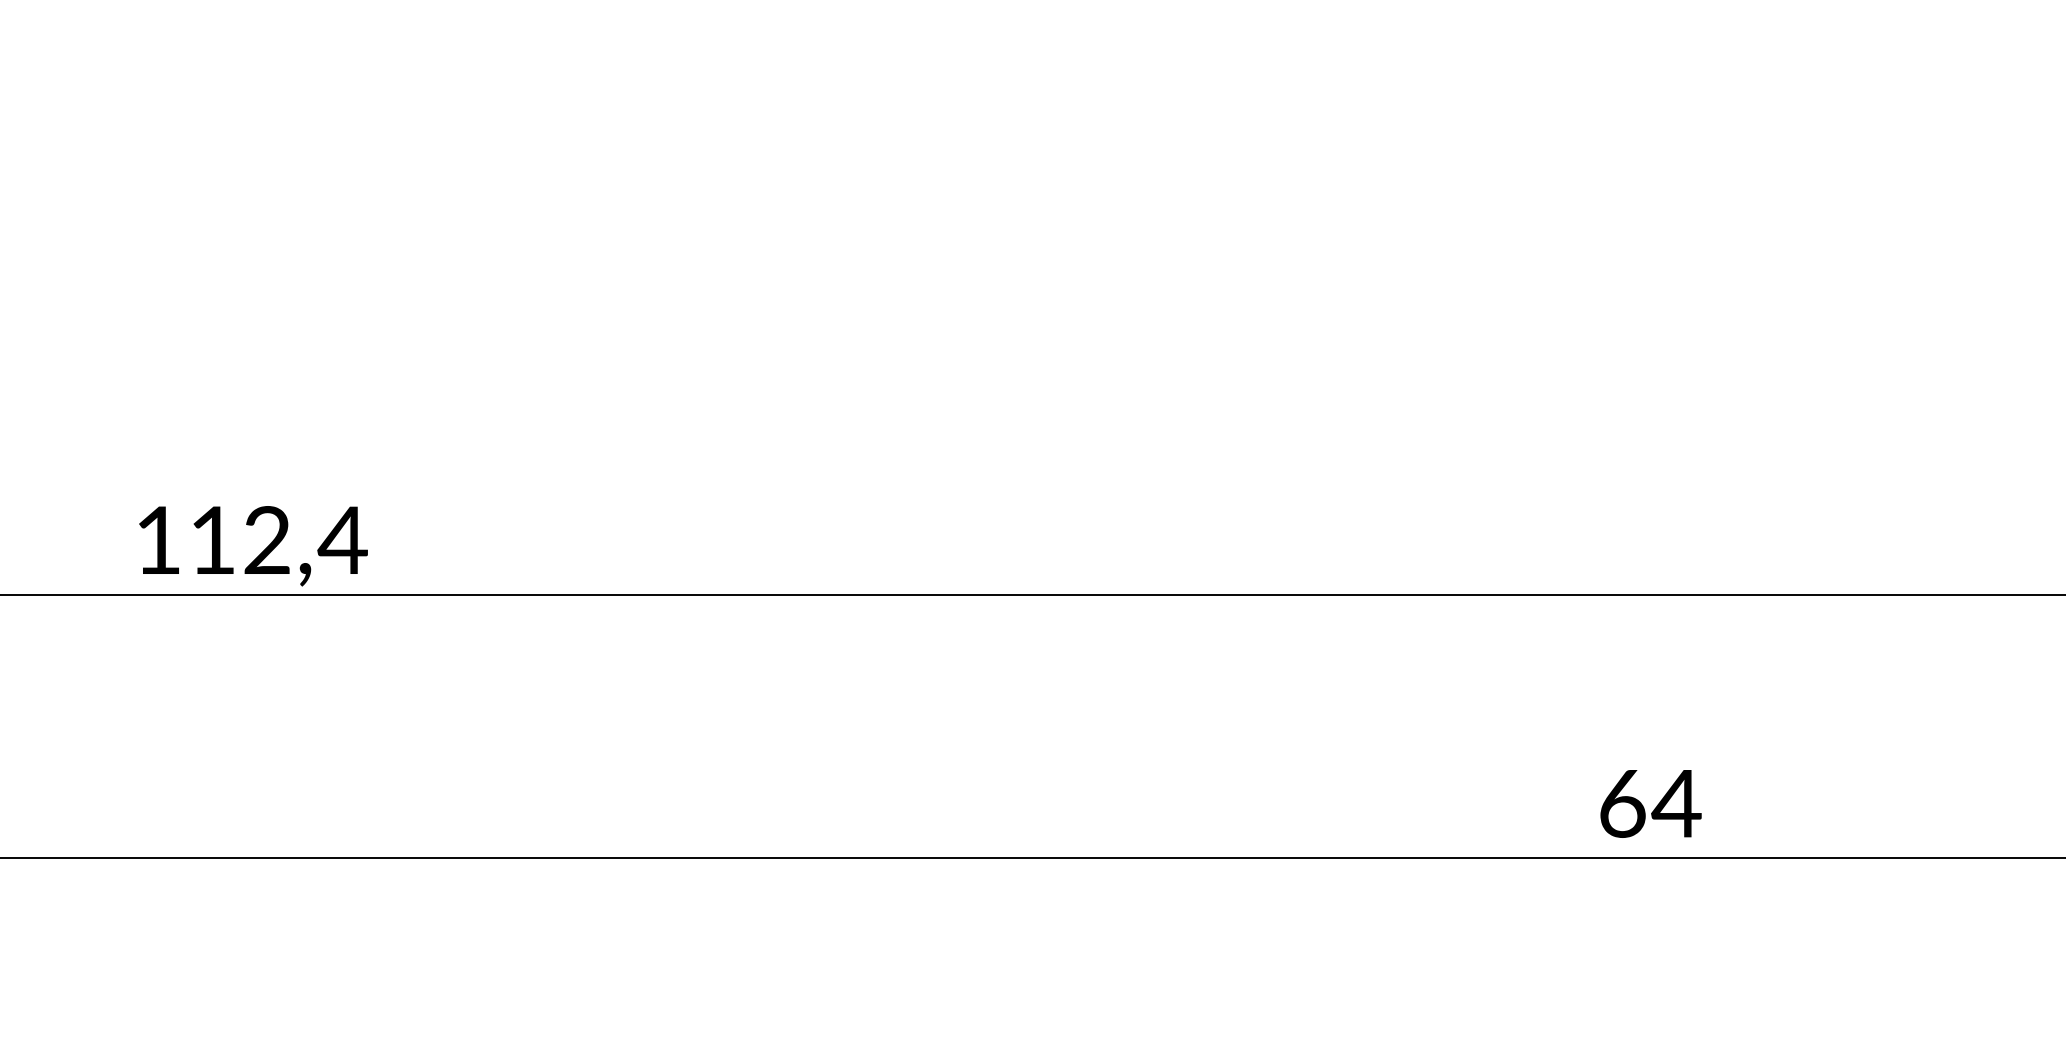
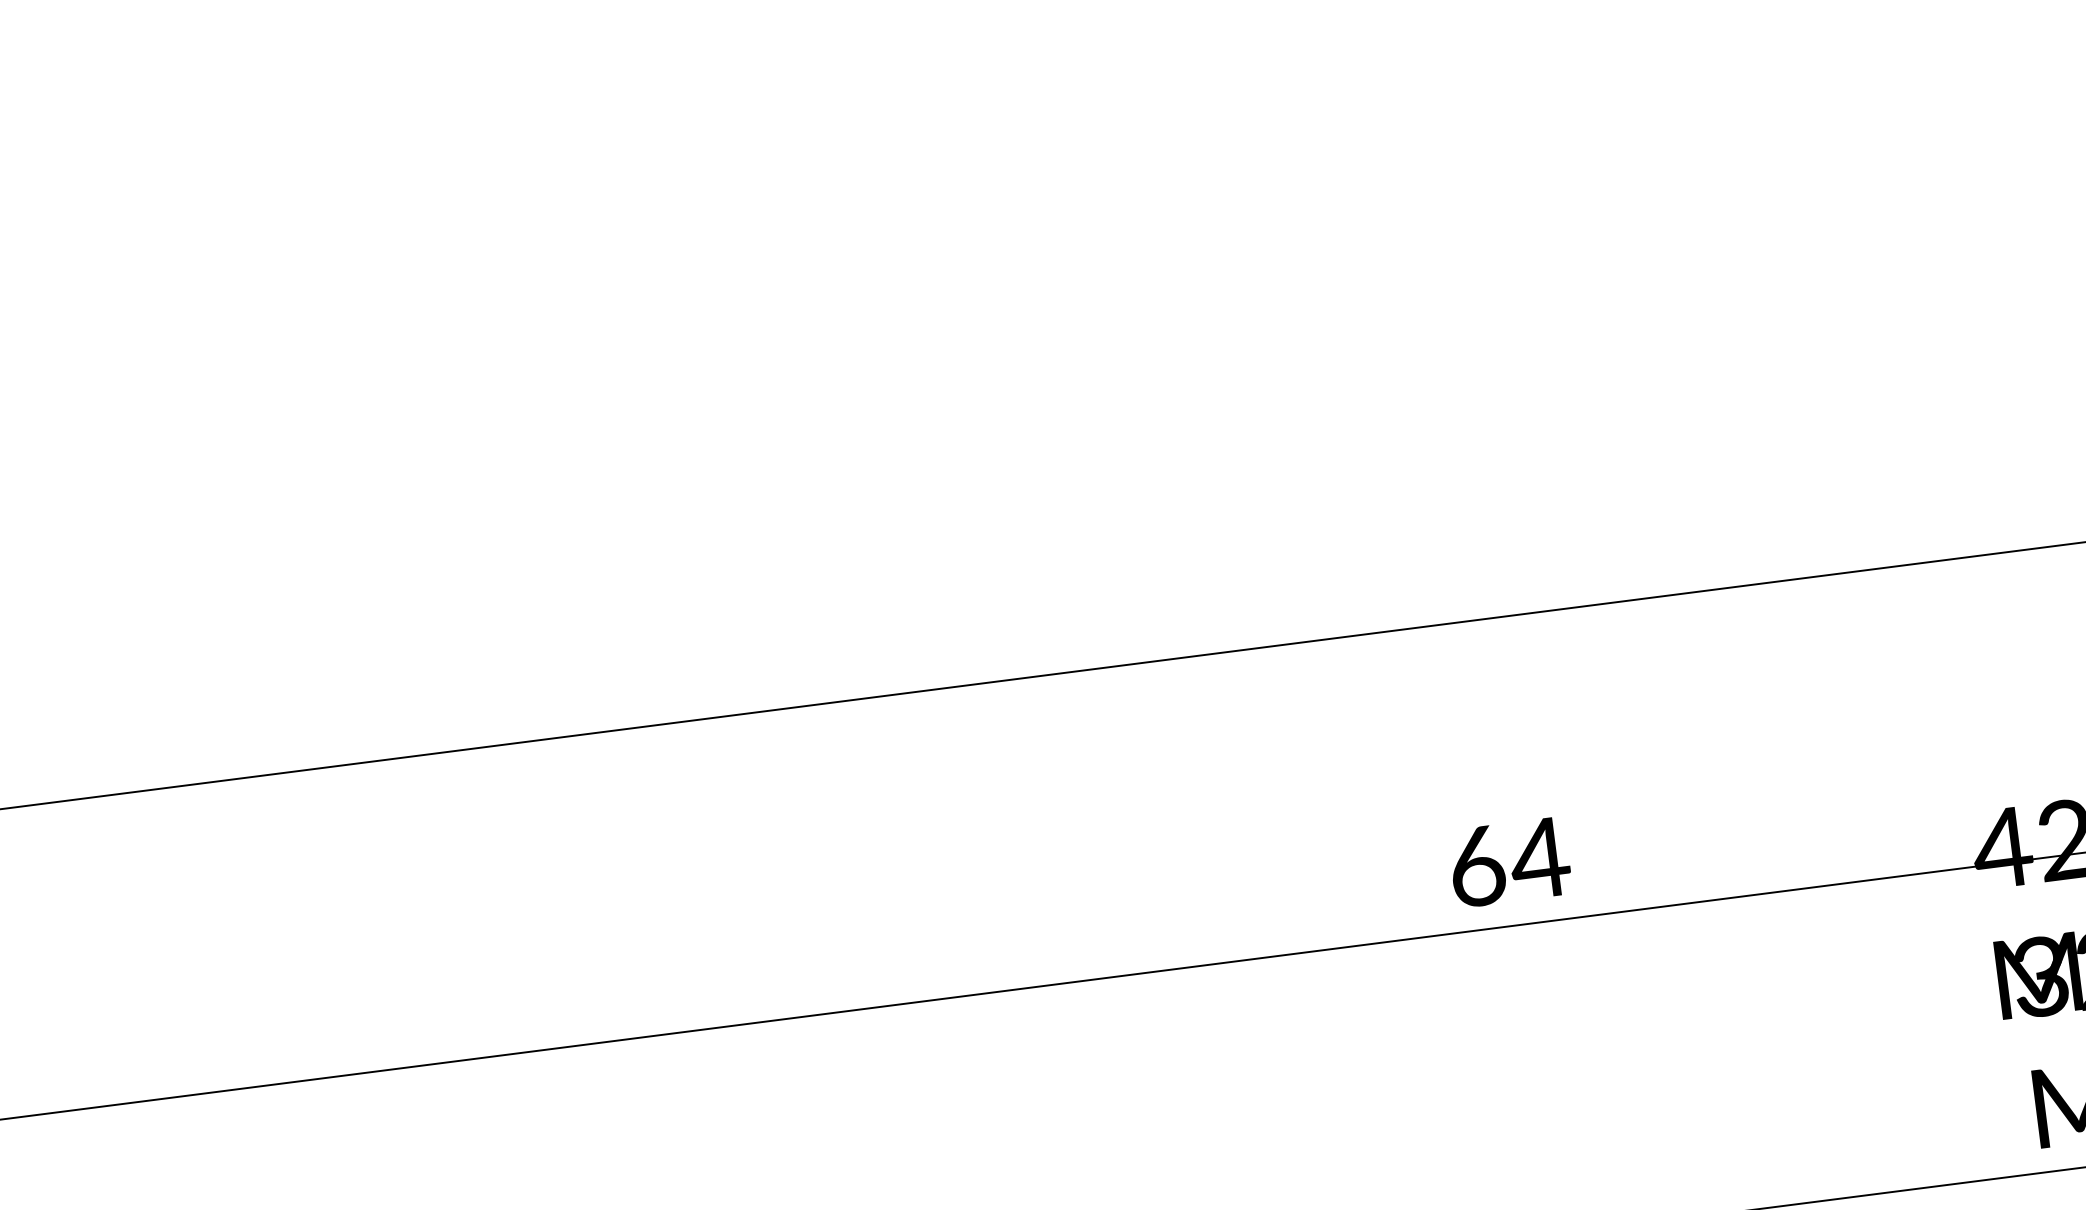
text: (1650, 803) -> (1509, 862), moved

